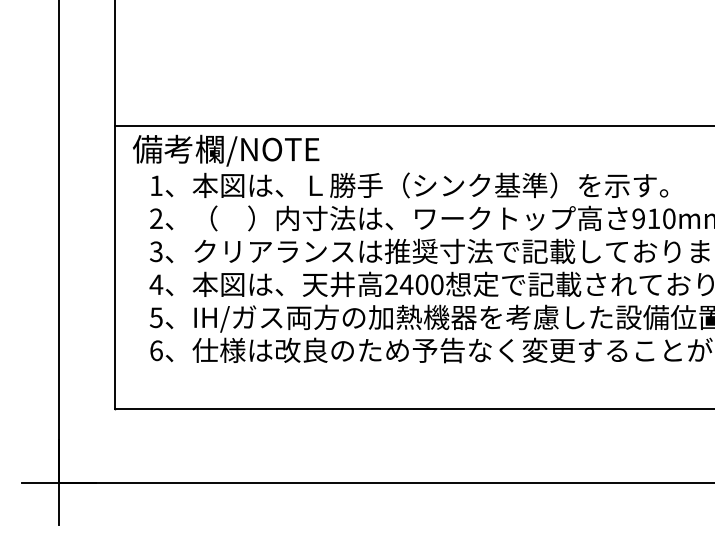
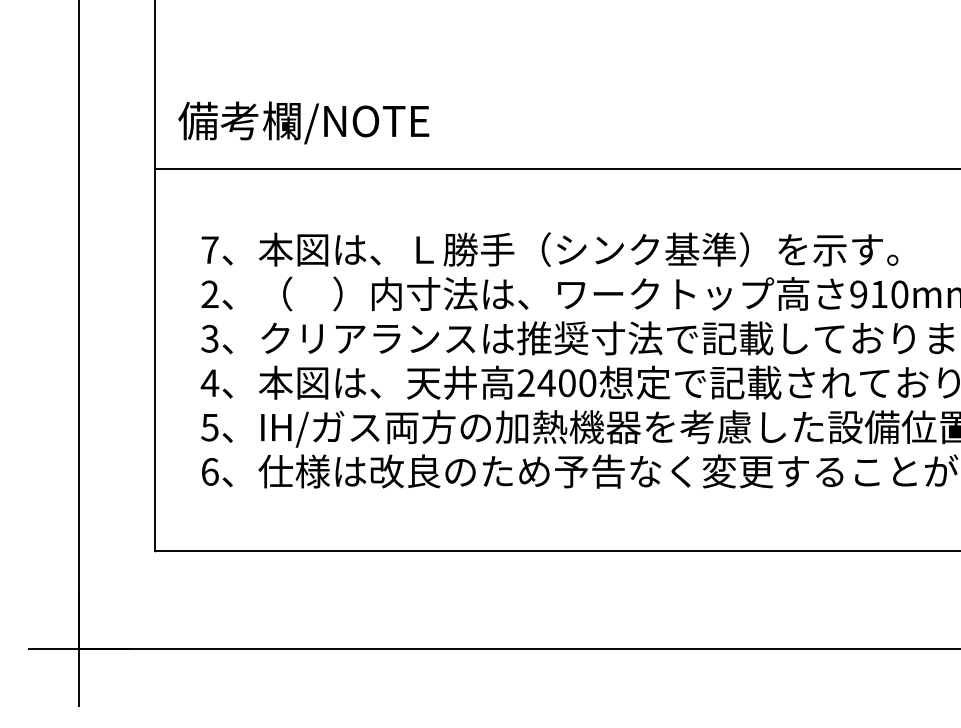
text: (225, 150) -> (303, 122), moved
text: (156, 185) -> (209, 249), 1 -> 7

